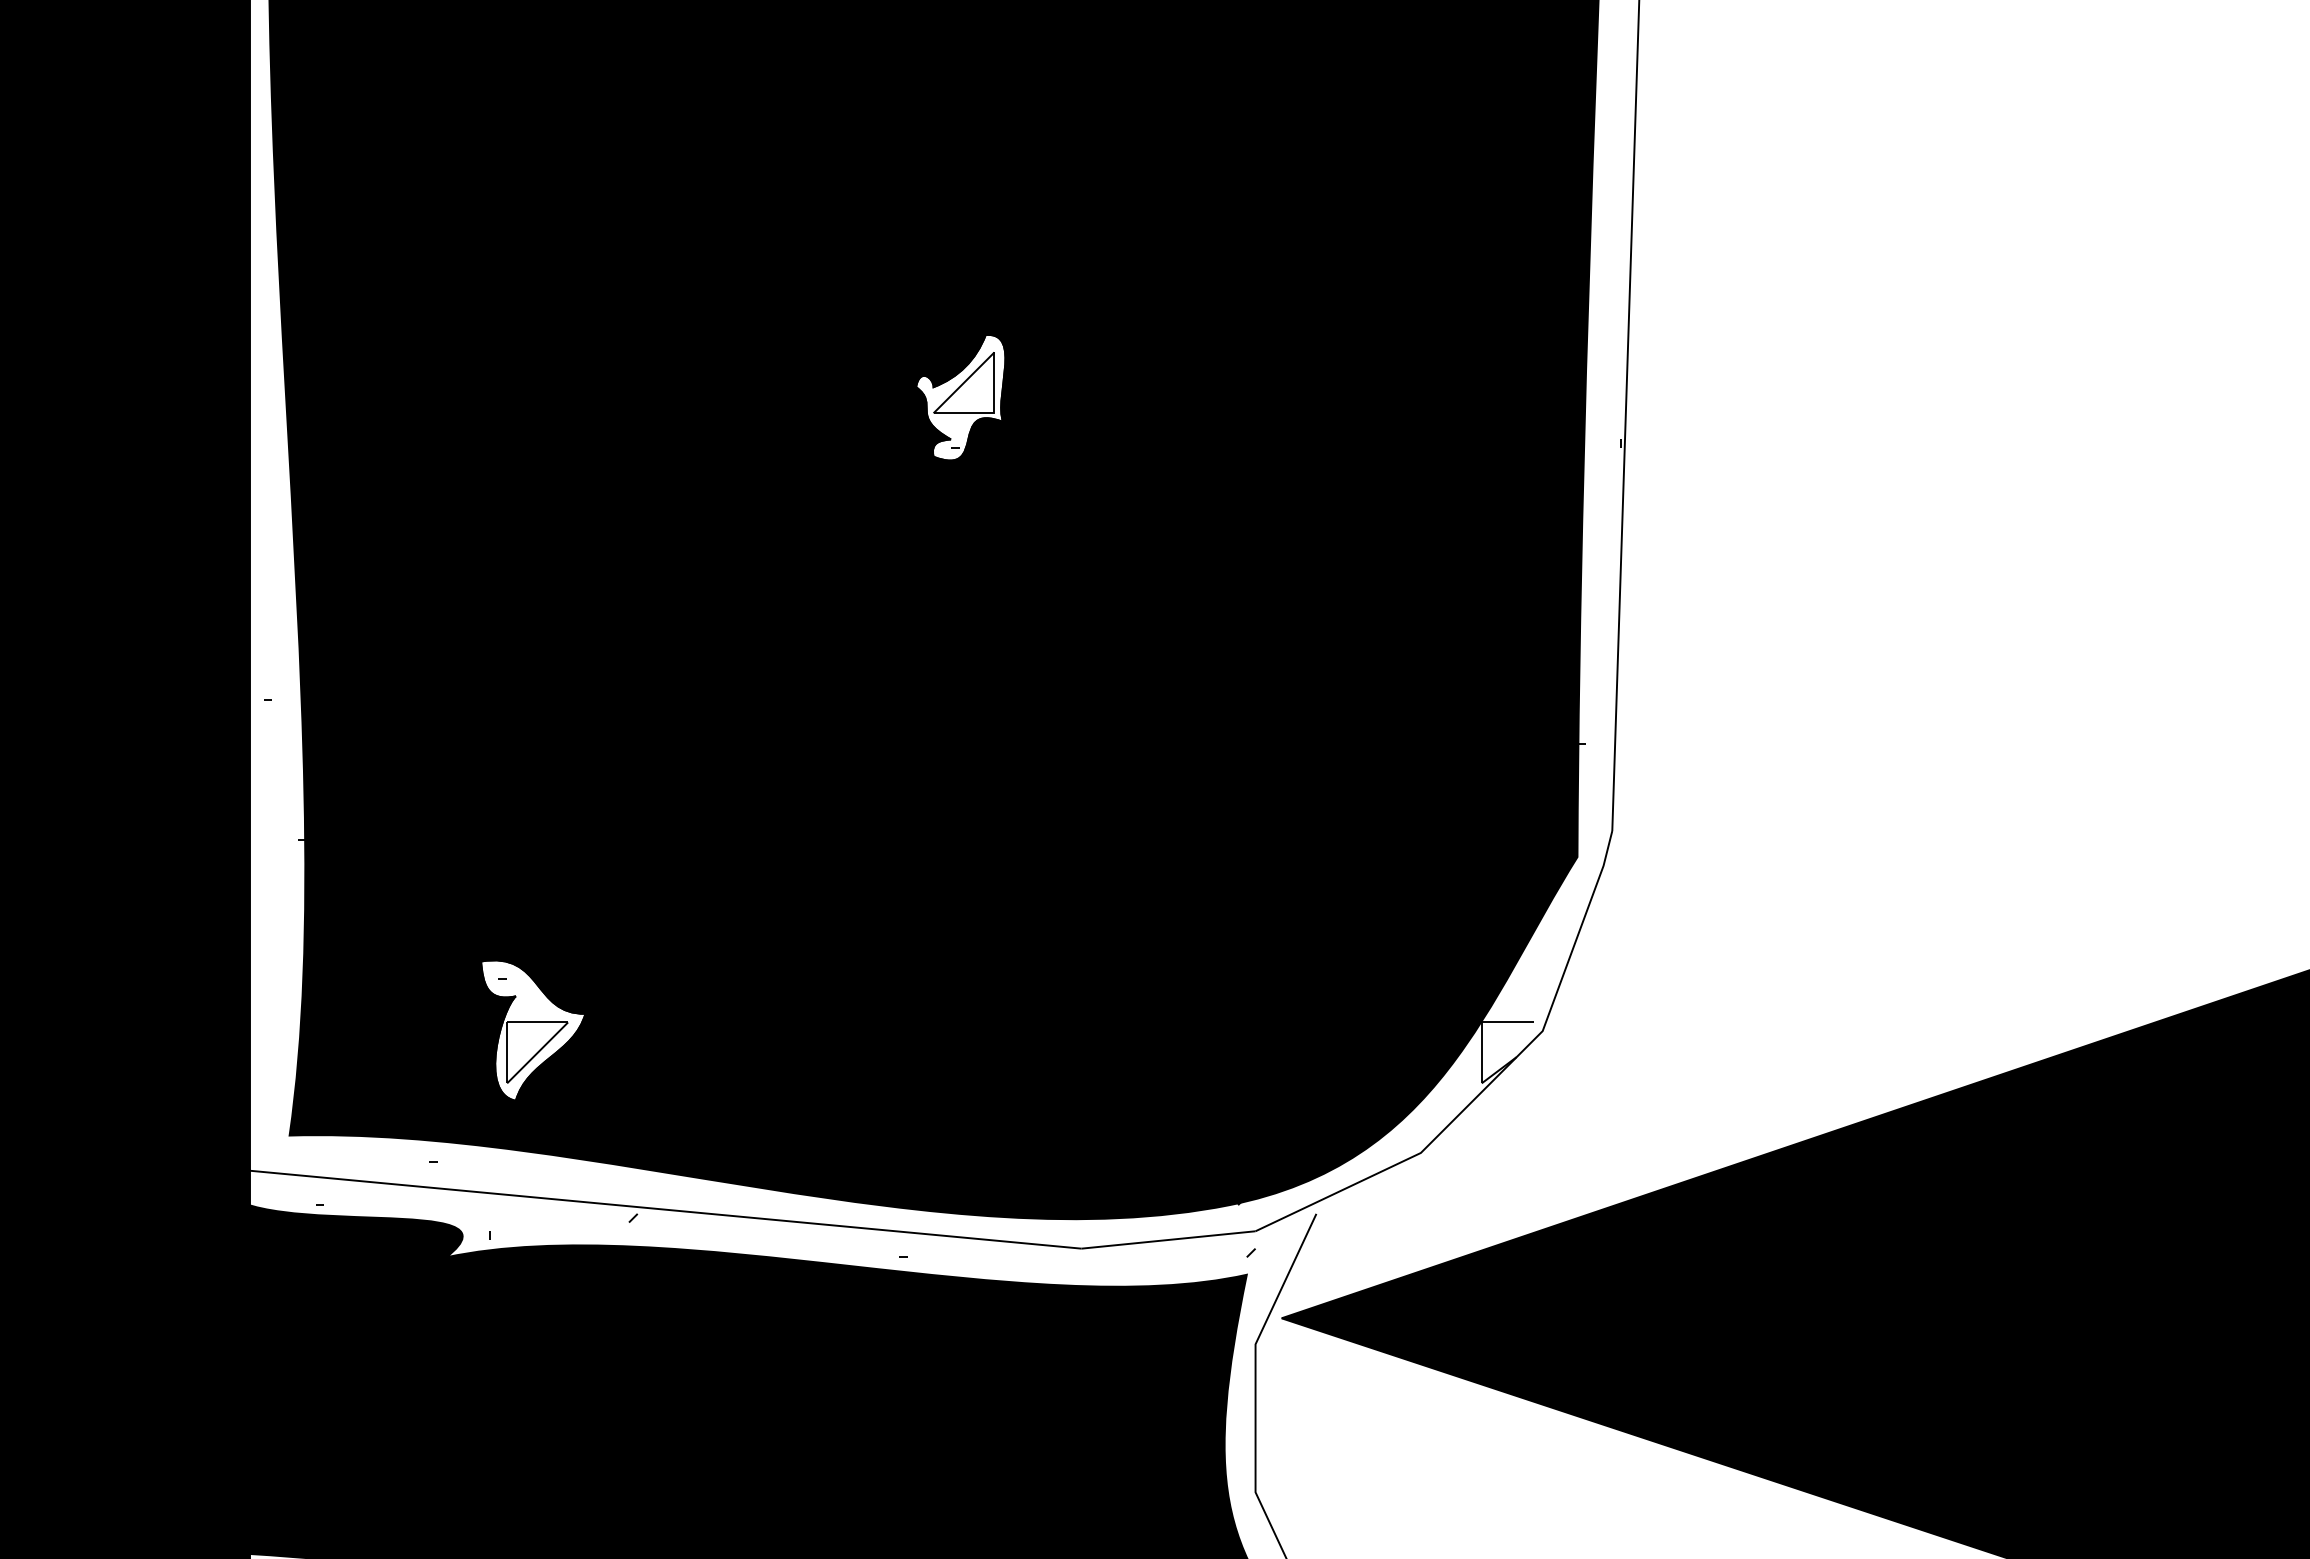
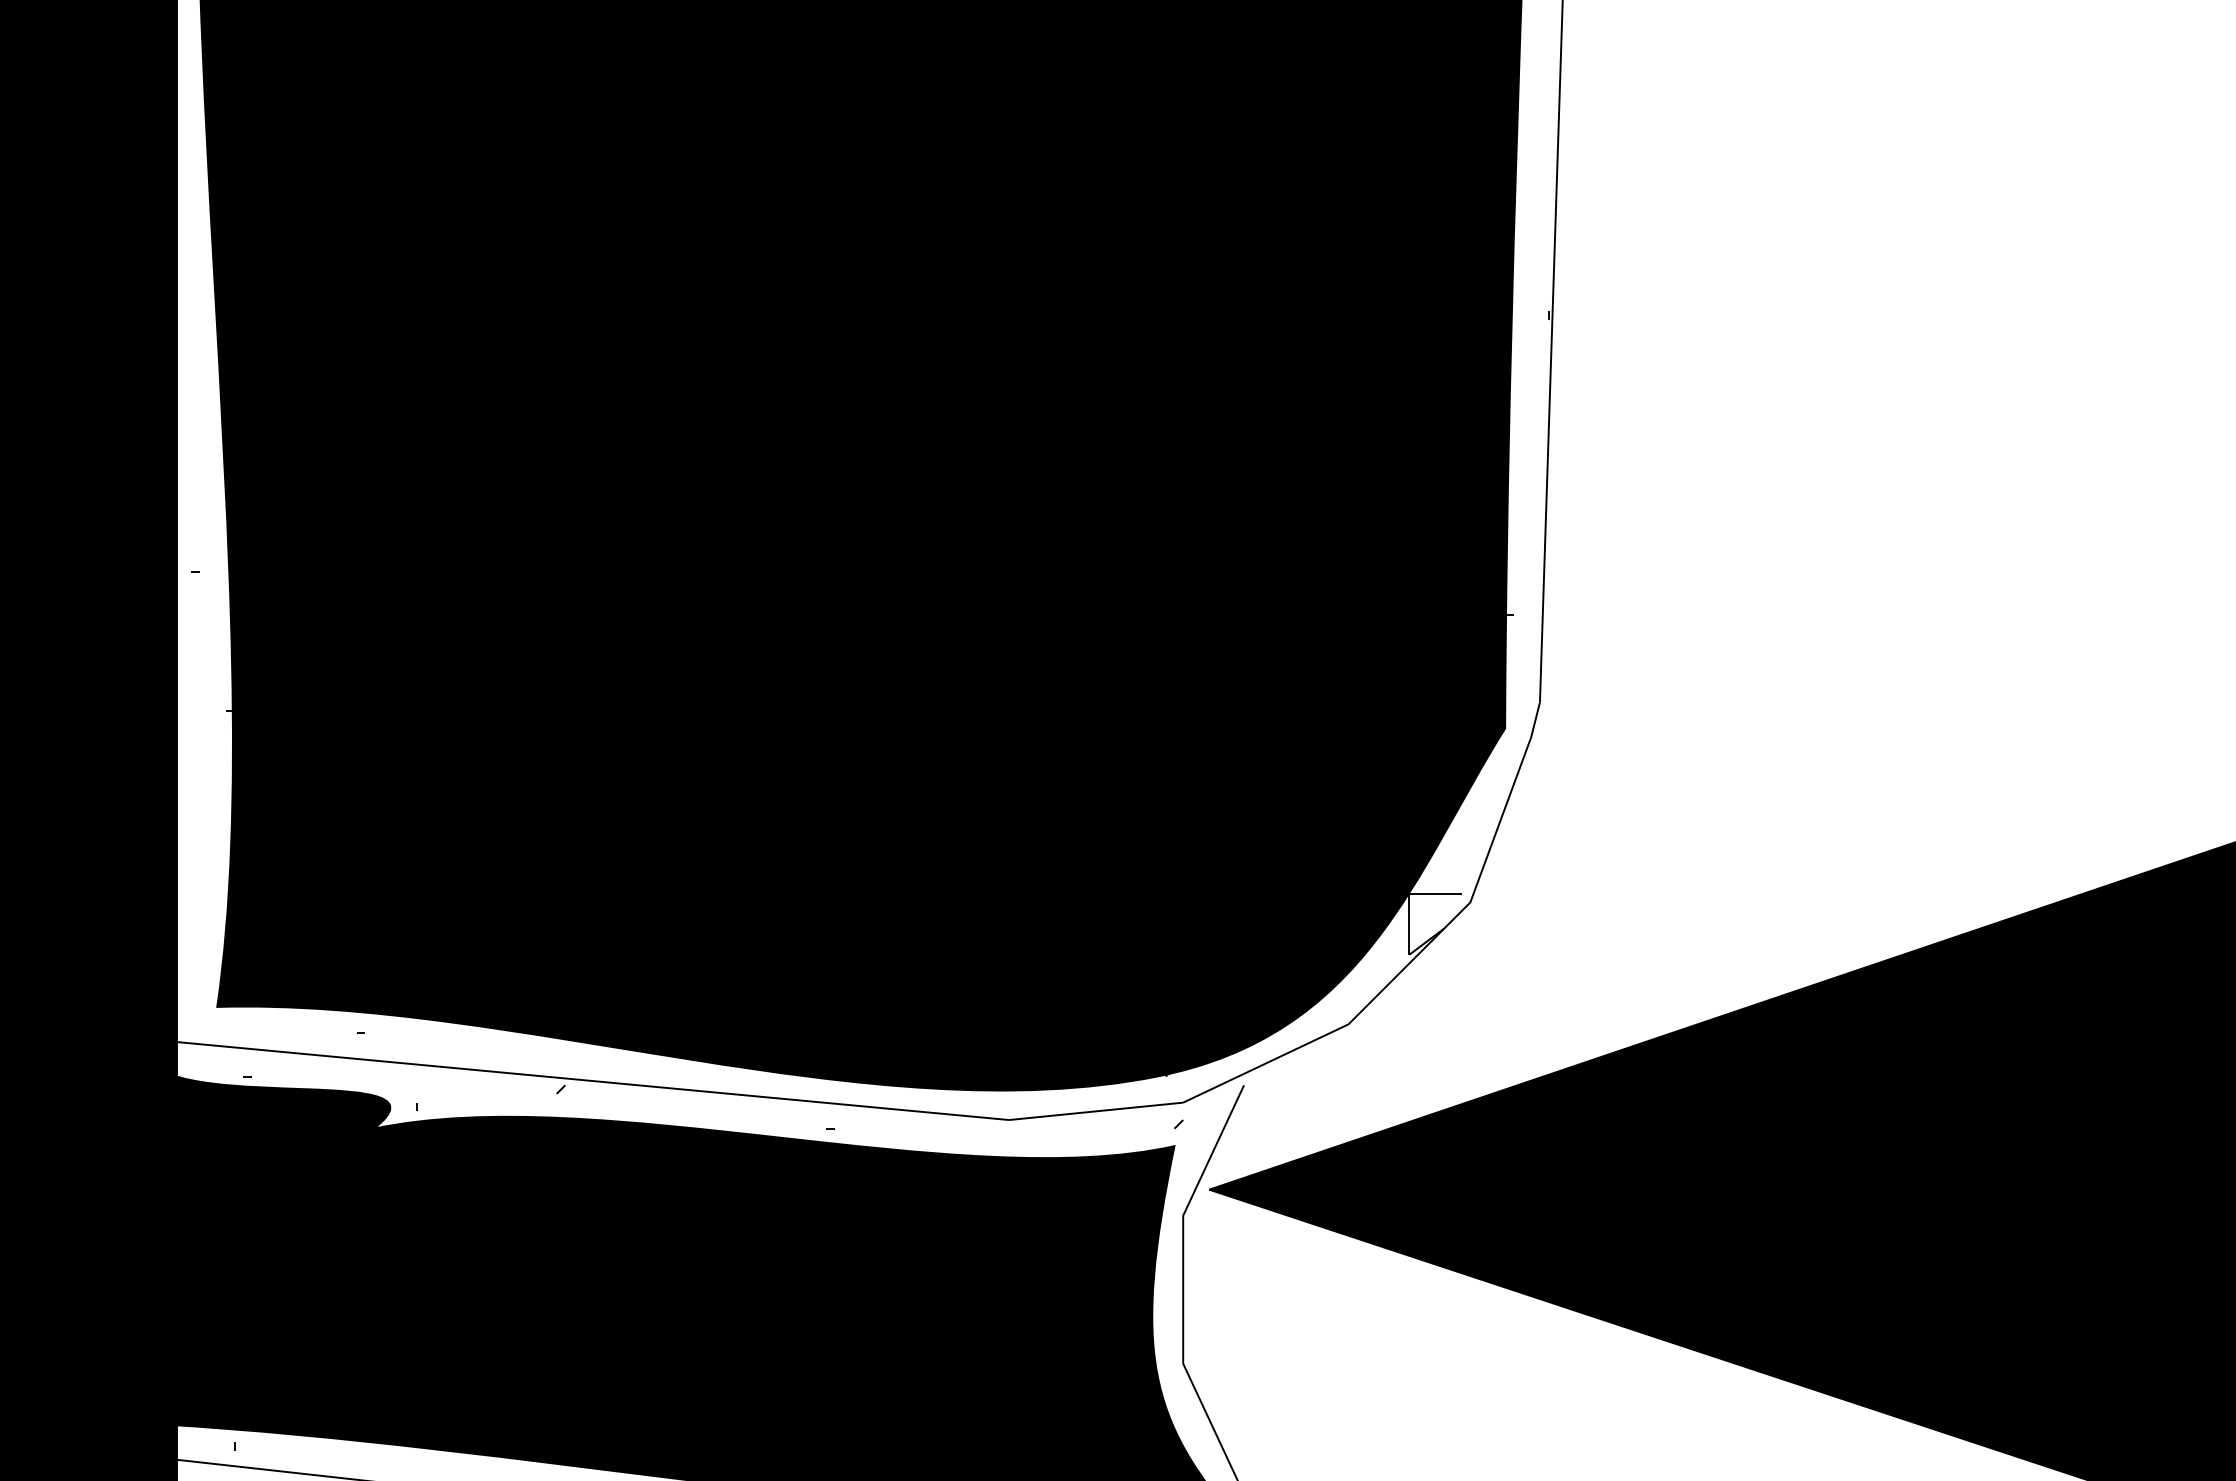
fill: (960, 397) -> (888, 268), added
fill: (533, 1030) -> (461, 901), added

